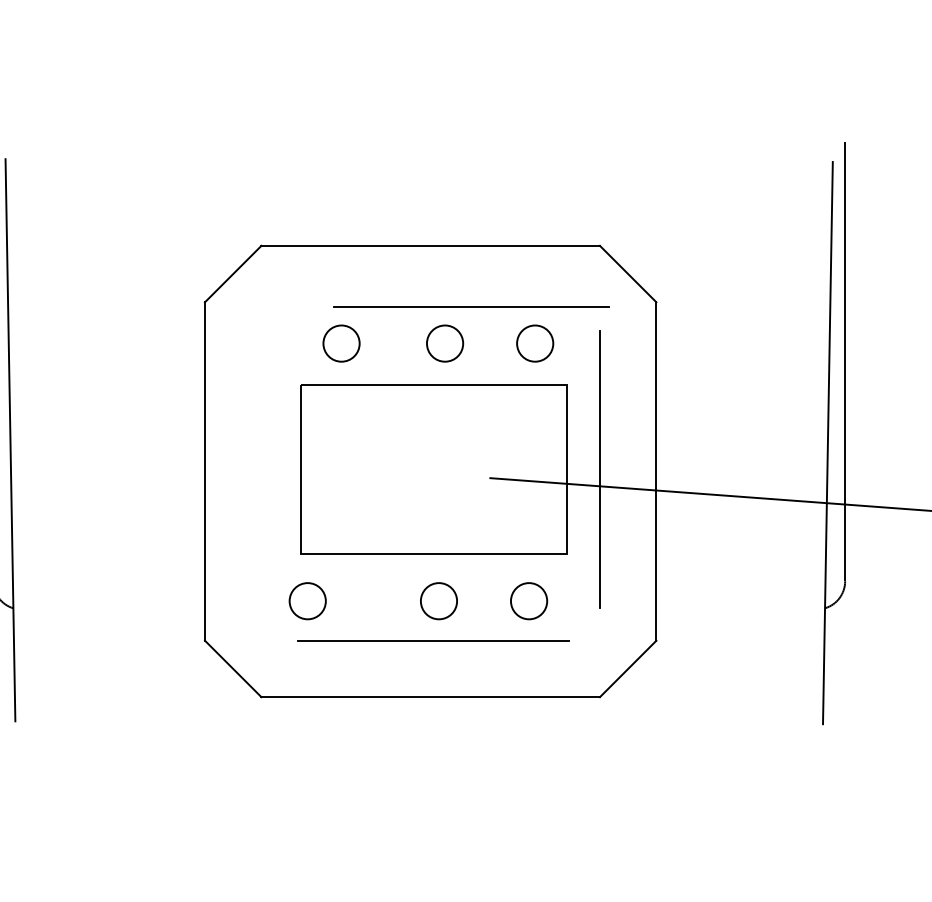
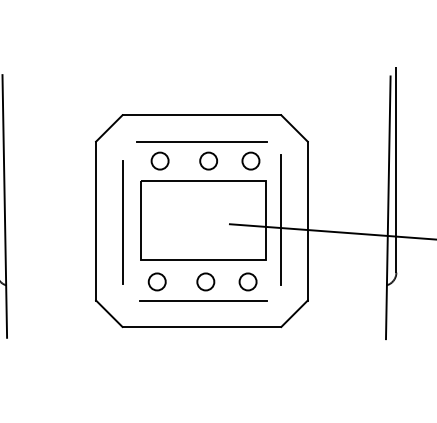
line: (470, 306) -> (201, 141), moved
line: (261, 474) -> (122, 222), added
circle: (306, 600) -> (156, 281), moved

